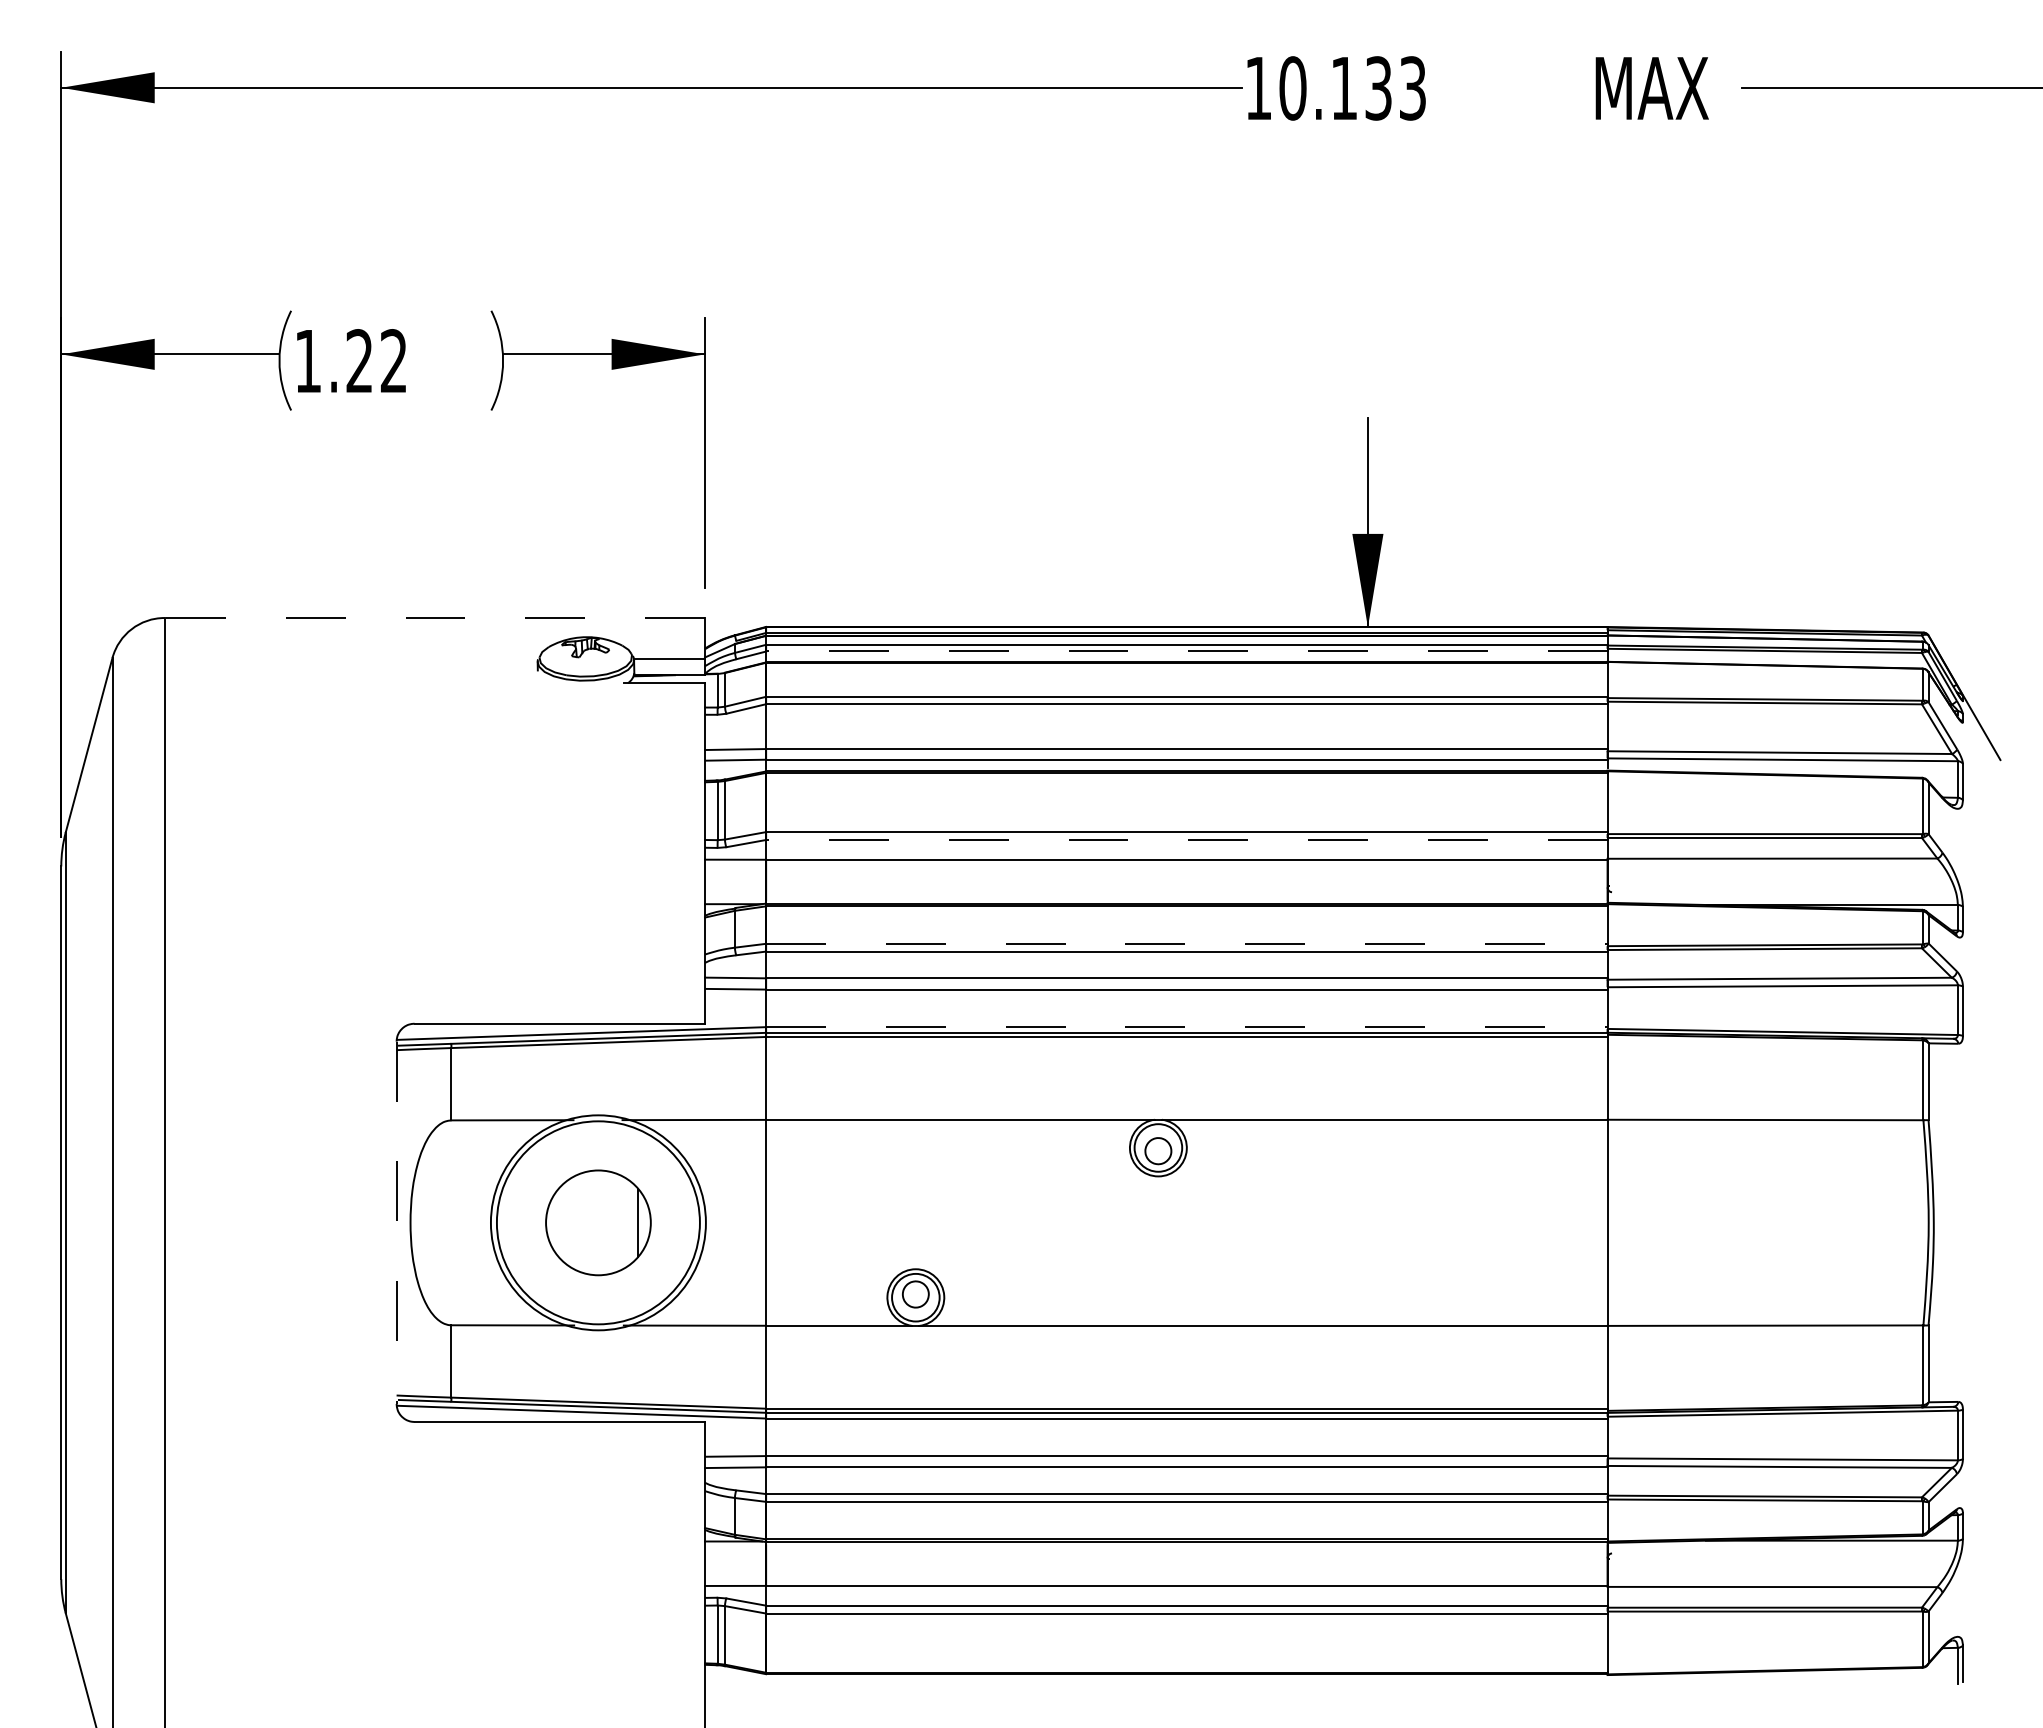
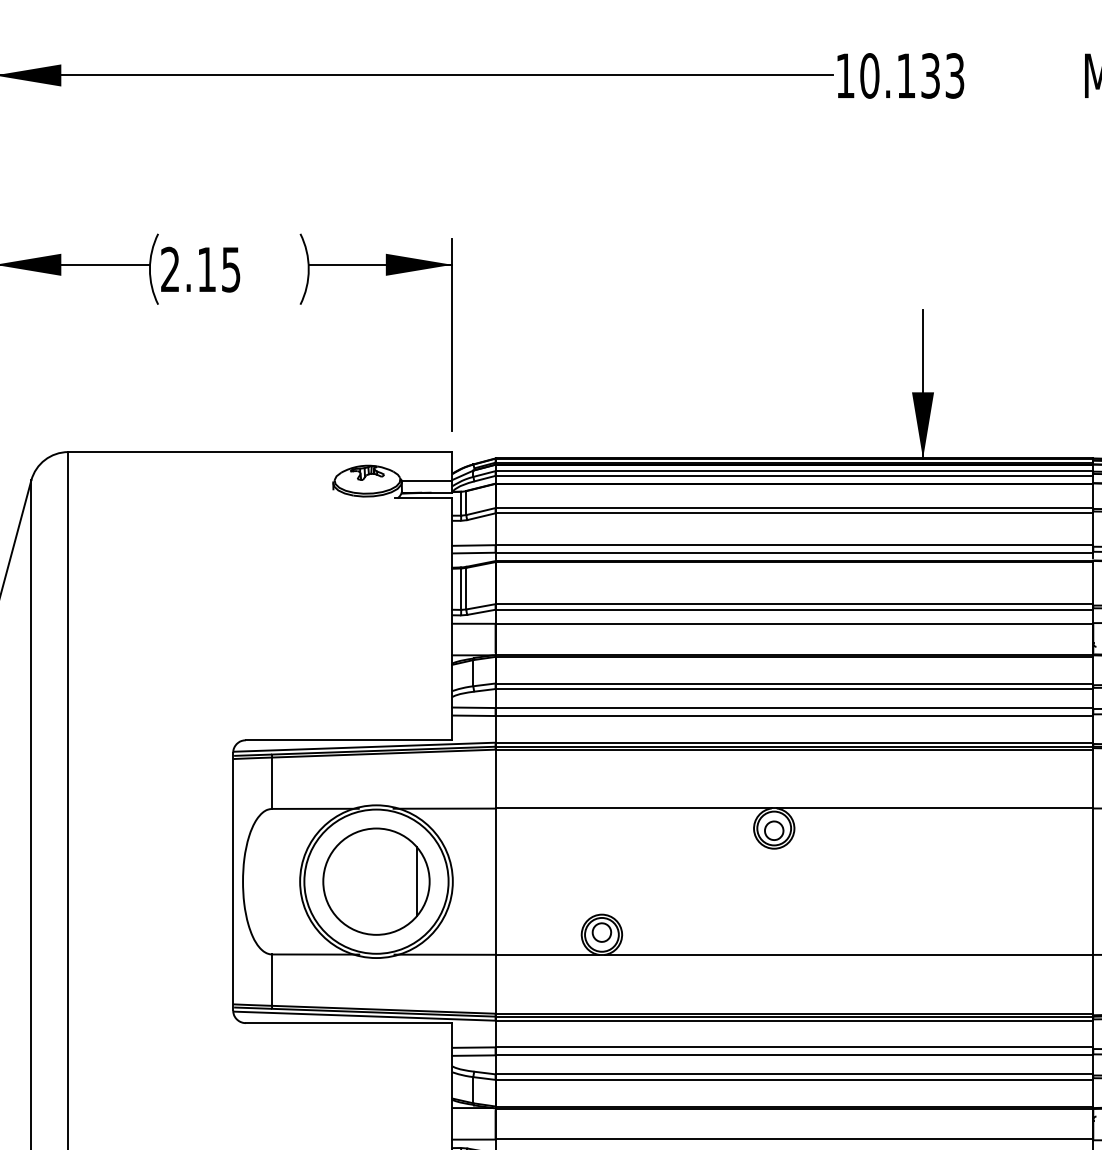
text: (350, 361) -> (200, 269), 1.22 -> 2.15
line: (434, 618) -> (260, 452), dashed -> solid
line: (1186, 651) -> (794, 475), dashed -> solid
line: (1186, 839) -> (794, 609), dashed -> solid
line: (1186, 943) -> (794, 683), dashed -> solid
line: (1186, 1026) -> (794, 742), dashed -> solid
part: (598, 1222) -> (376, 881), size x1.43
line: (396, 1223) -> (233, 882), dashed -> solid

